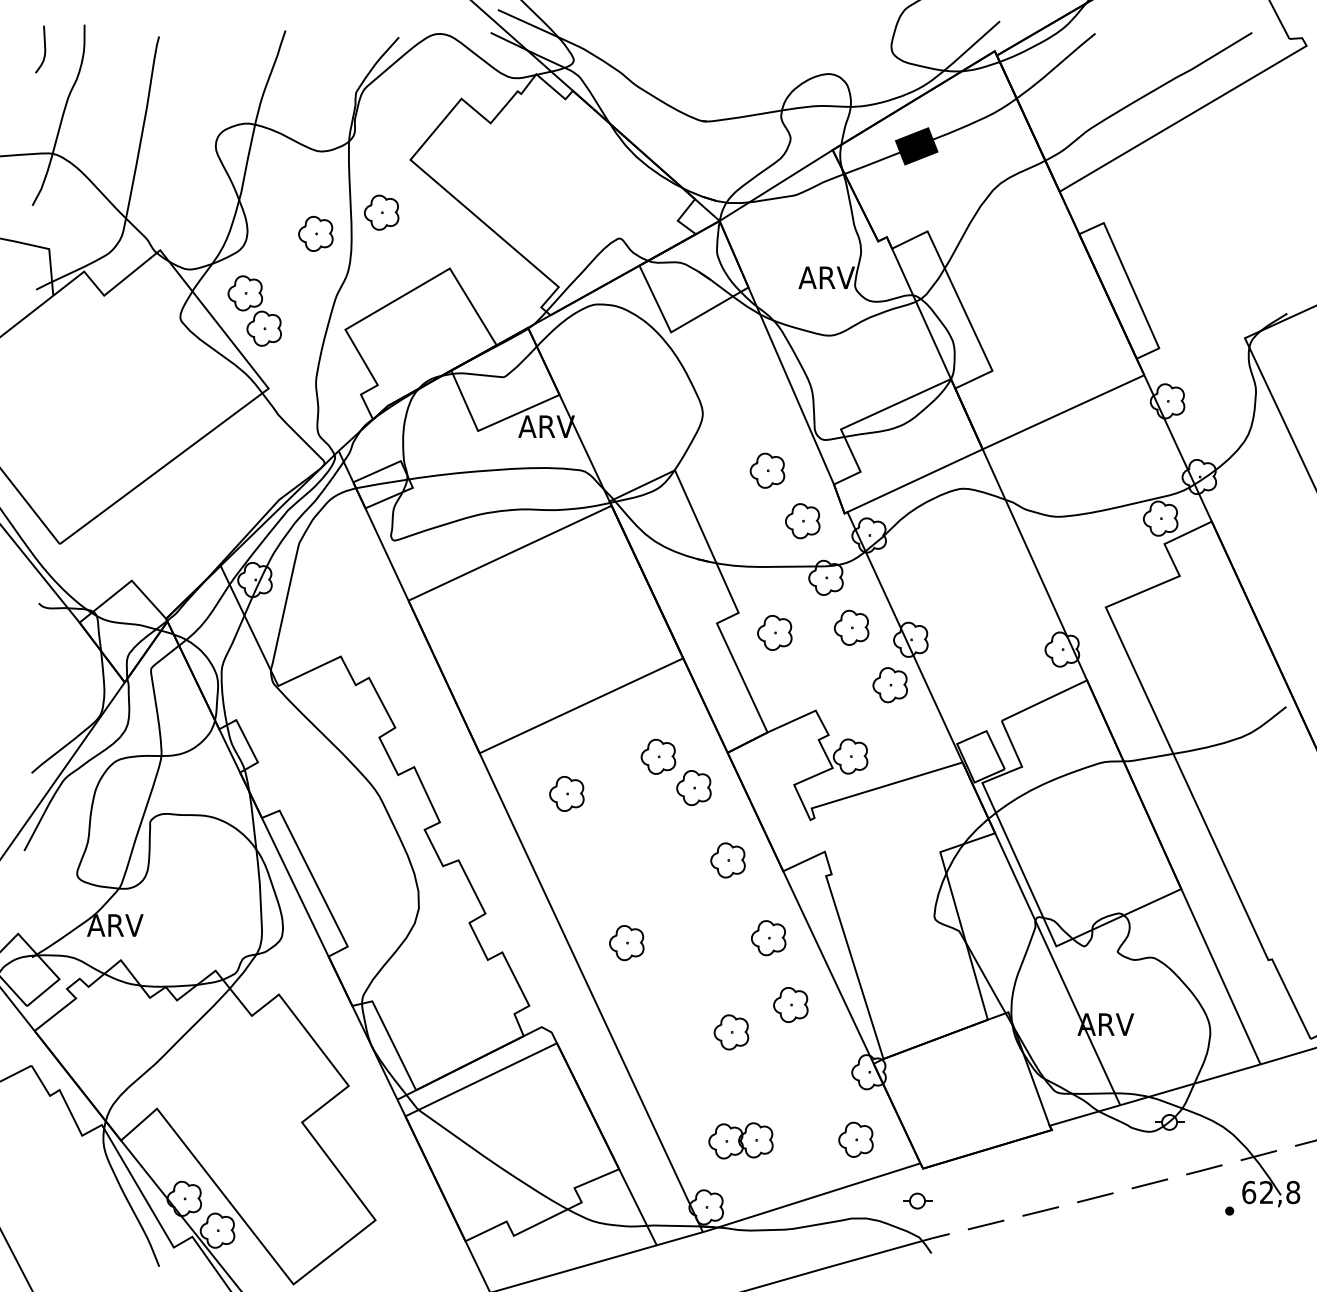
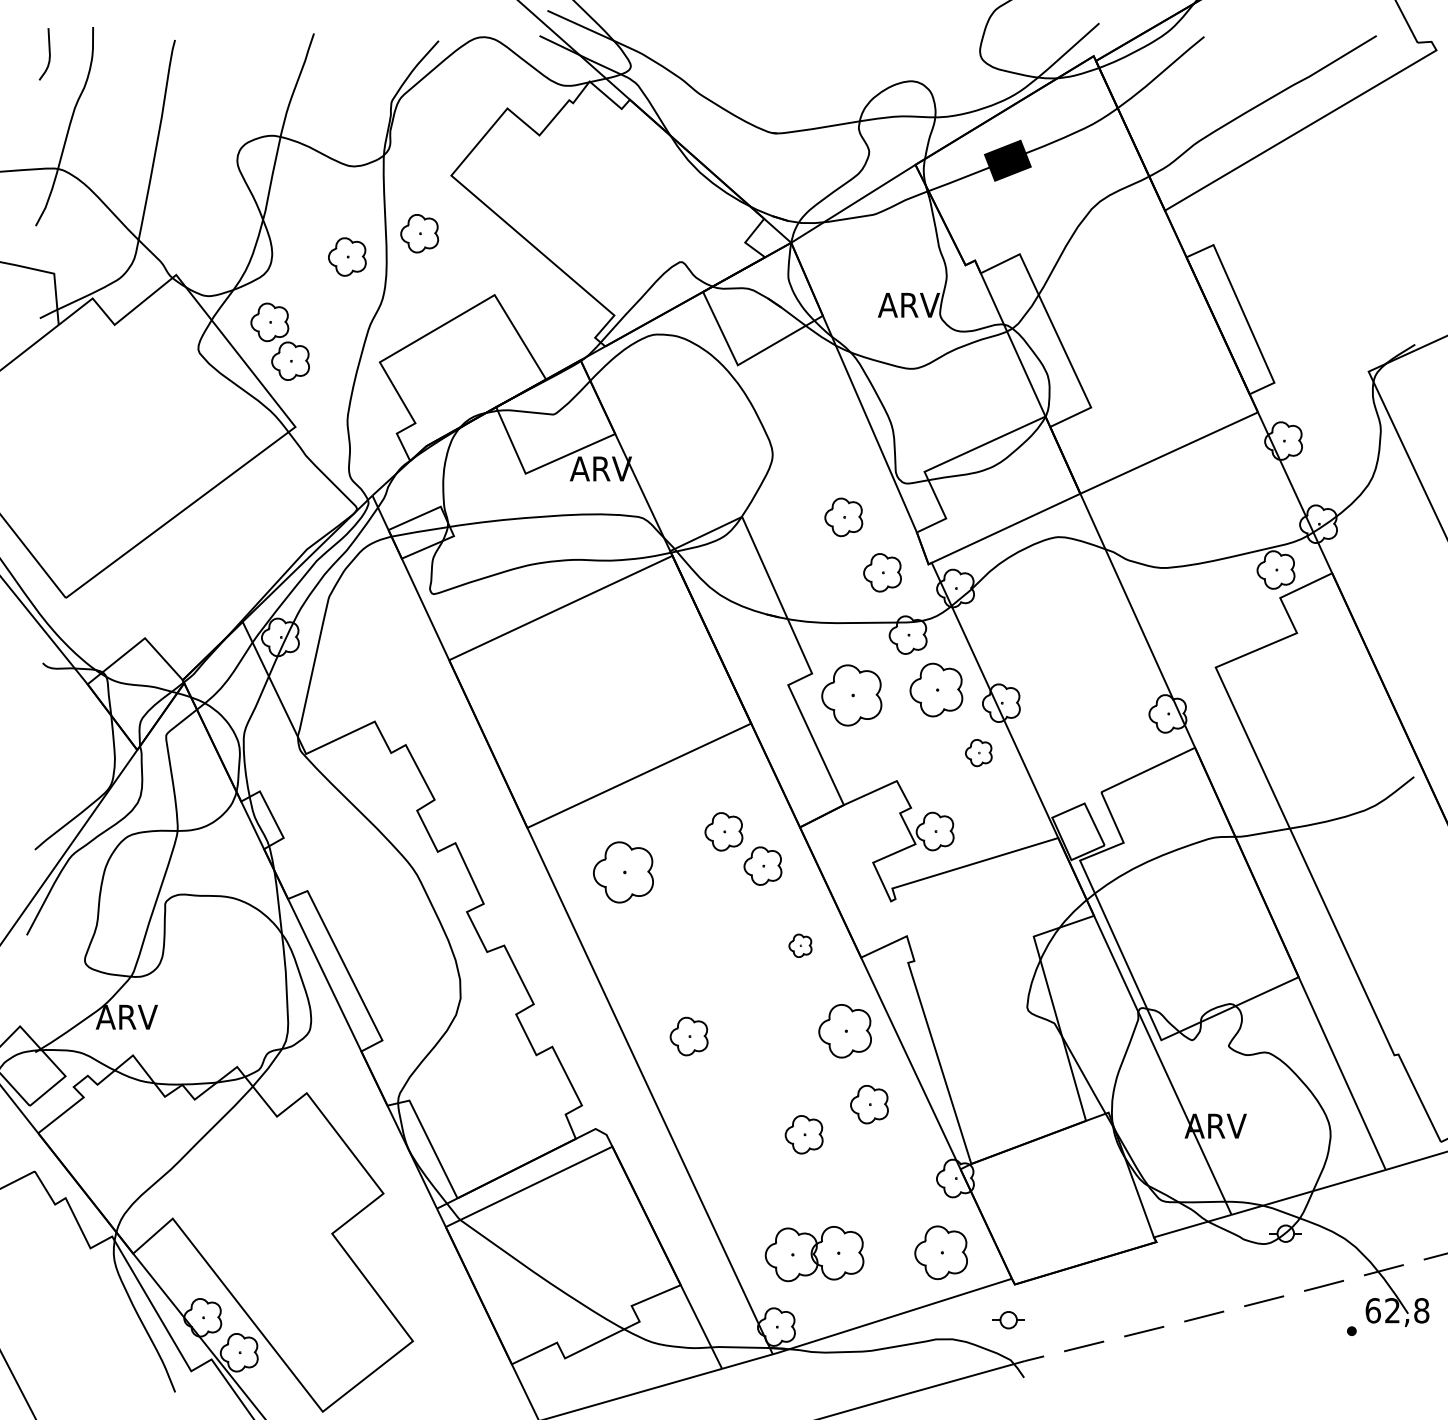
part: (850, 627) -> (935, 689), size x1.4
part: (774, 632) -> (851, 695), size x1.6
part: (890, 684) -> (978, 752), size x0.7
part: (566, 793) -> (622, 872), size x1.6
part: (728, 860) -> (800, 945), size x0.6
part: (768, 937) -> (844, 1030), size x1.4
part: (855, 1139) -> (940, 1252), size x1.4
part: (740, 1140) -> (814, 1253), size x1.4

